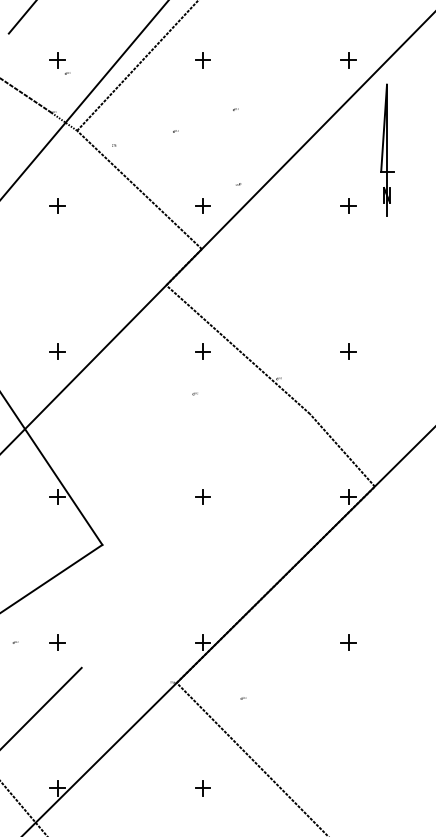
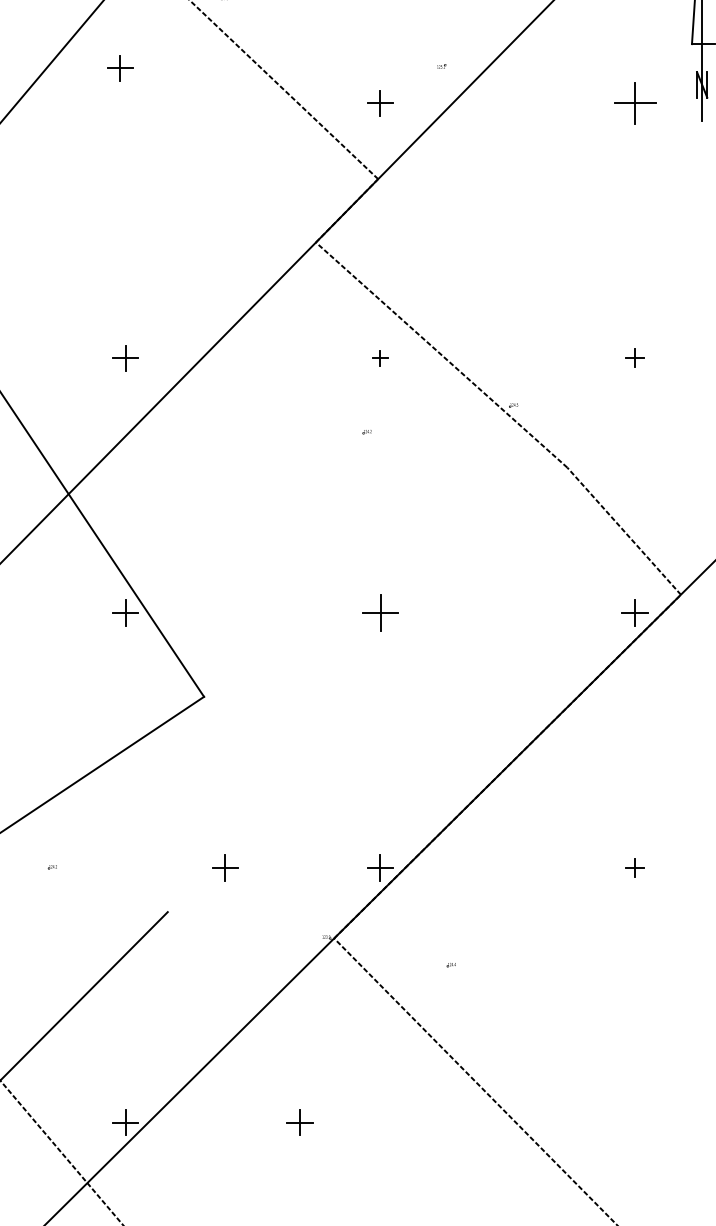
part: (57, 205) -> (120, 67), moved
part: (348, 205) -> (634, 102), size x1.6
part: (202, 351) -> (379, 358), size x0.6
part: (348, 351) -> (634, 358), size x0.7
part: (202, 496) -> (379, 612), size x1.4
part: (57, 642) -> (225, 867), moved
part: (348, 642) -> (634, 867), size x0.7
part: (202, 788) -> (298, 1123), moved

